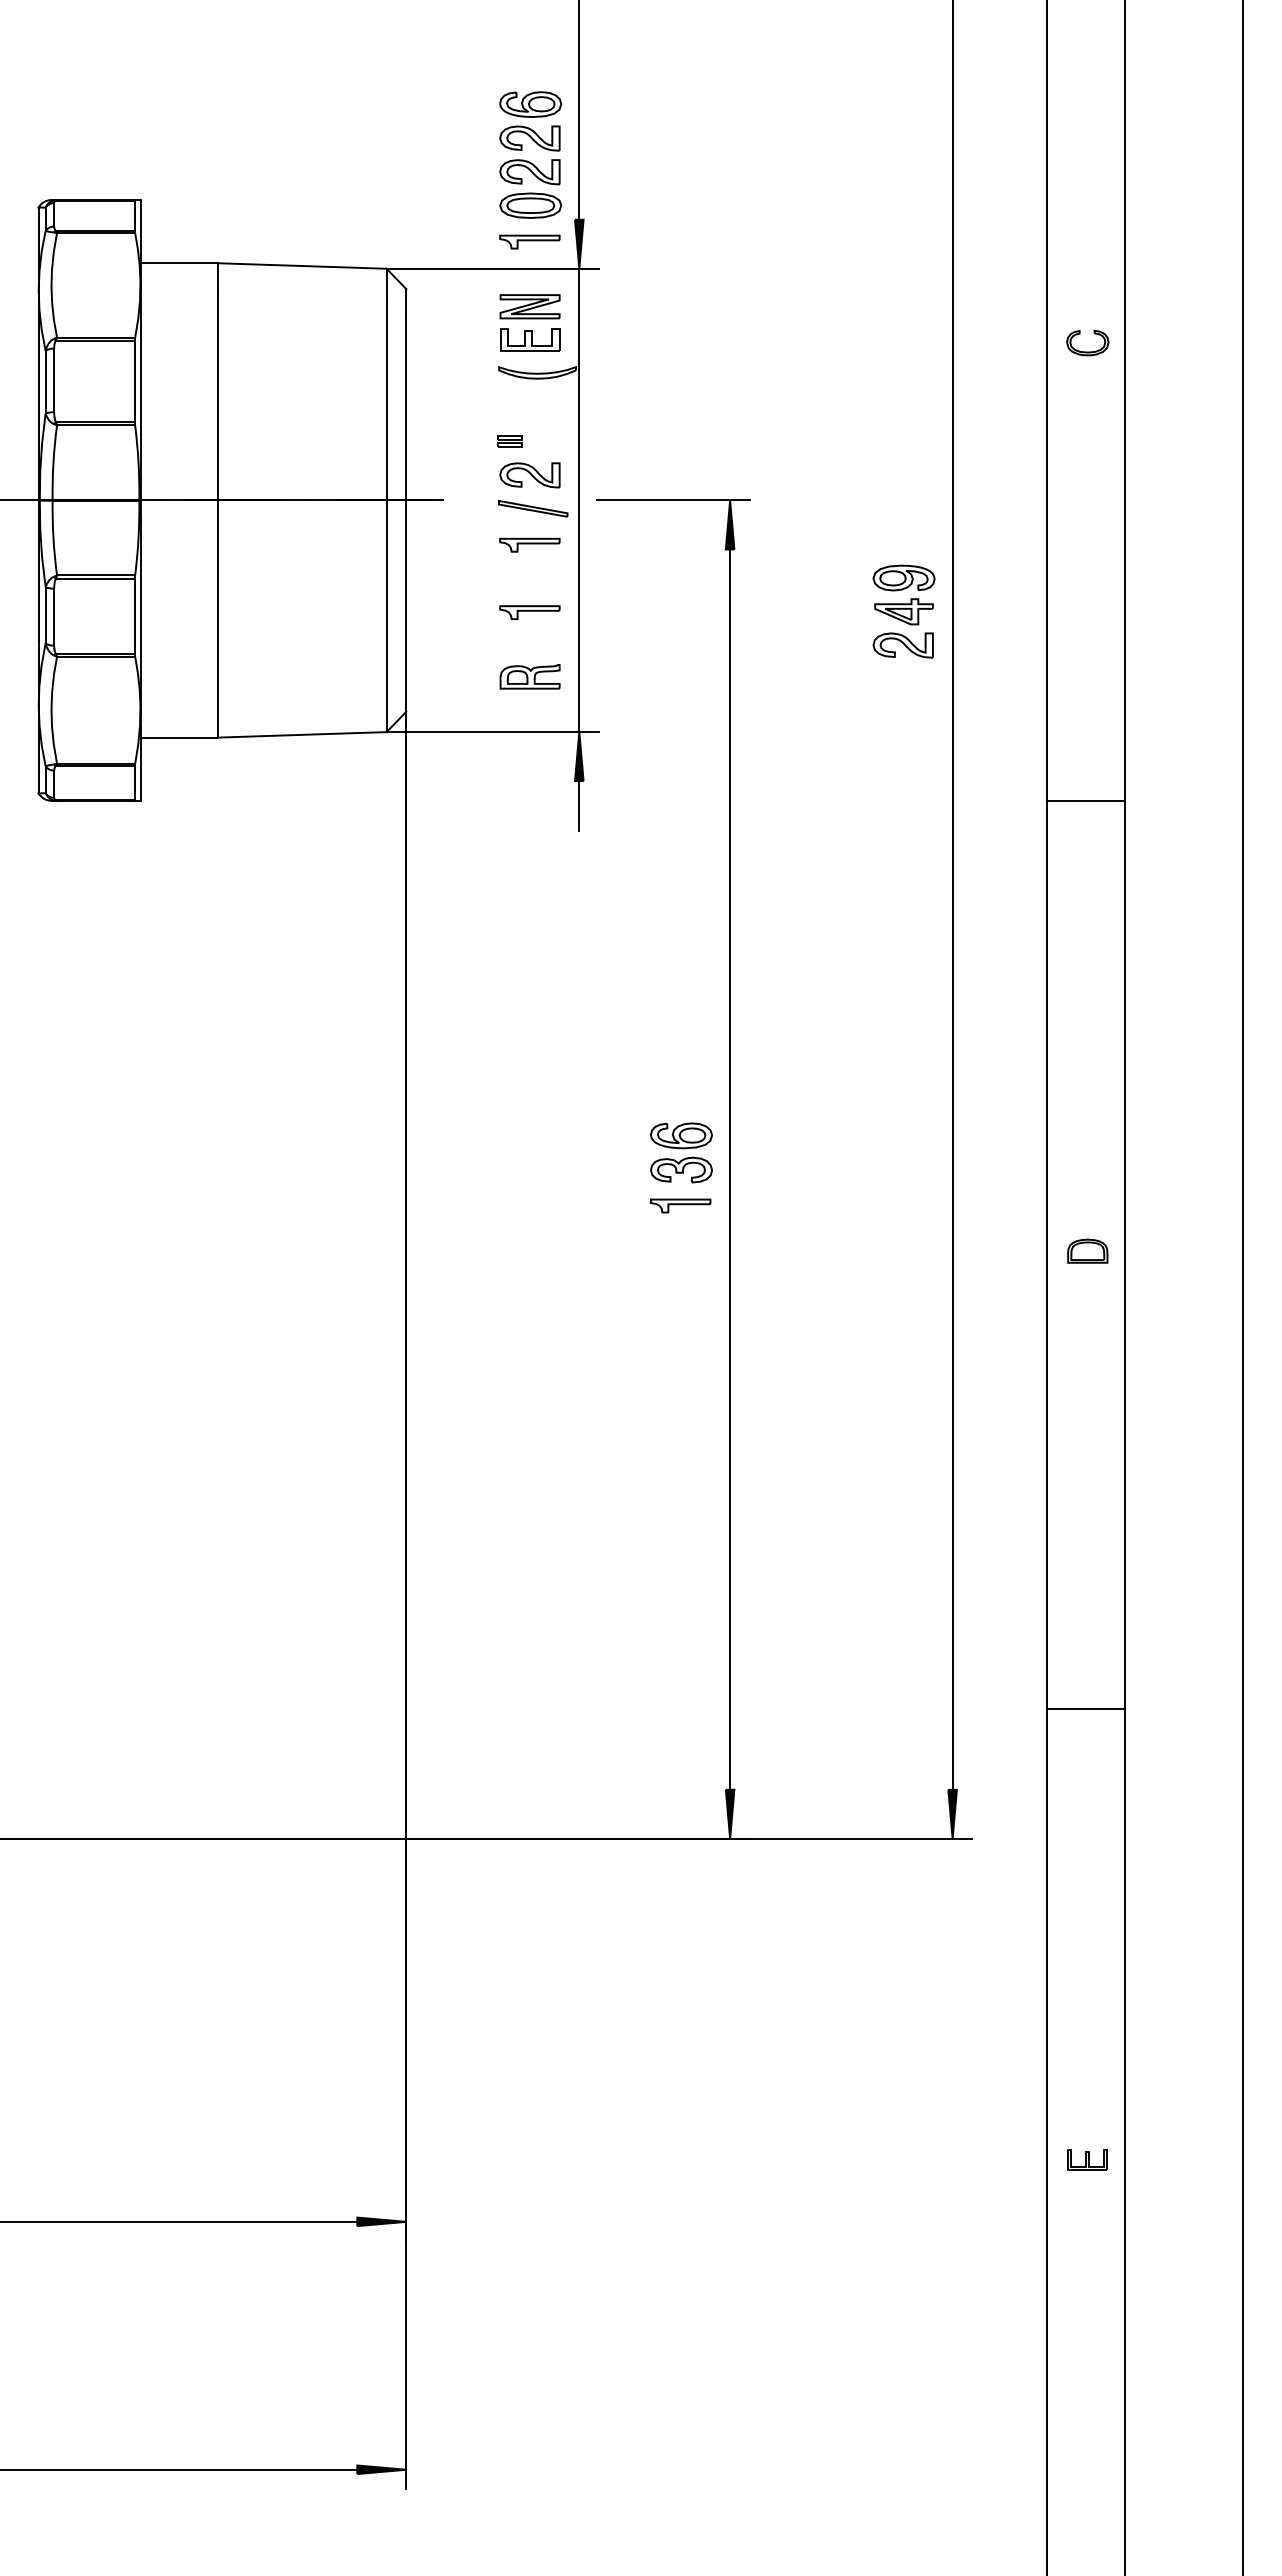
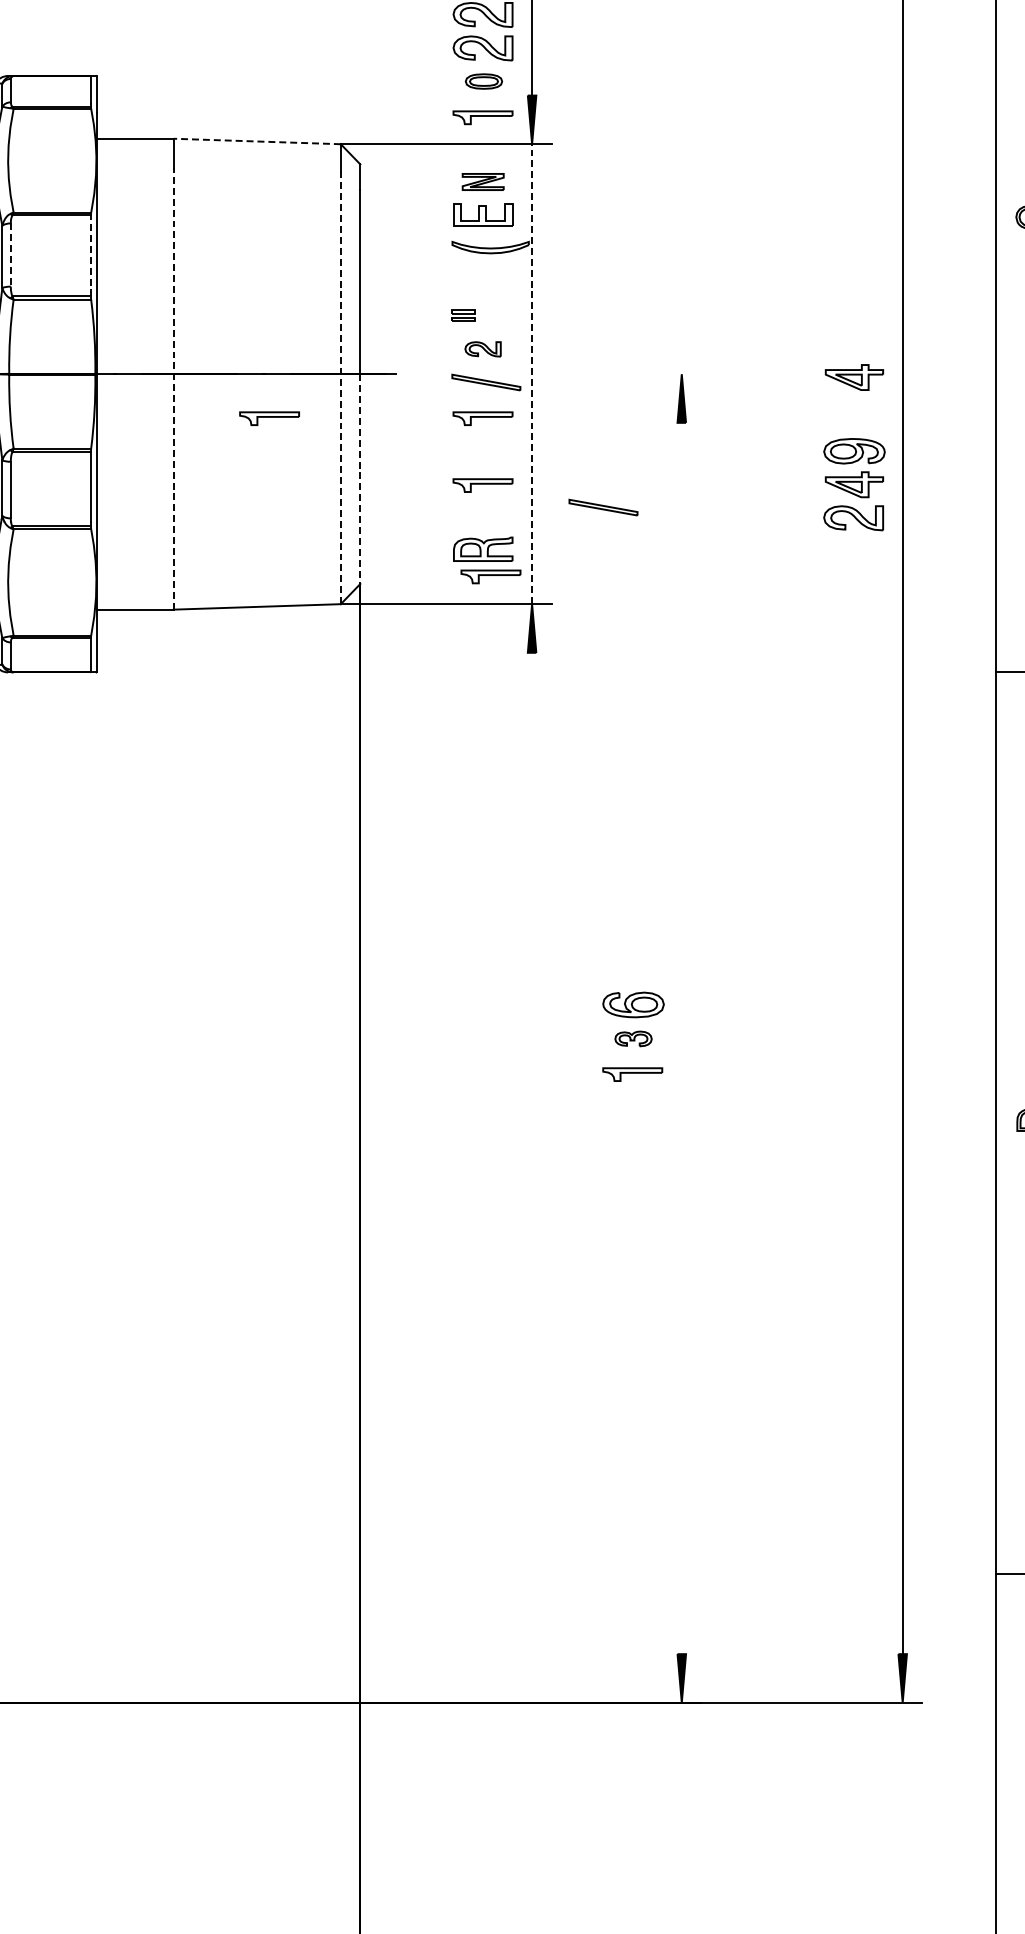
part: (530, 205) -> (483, 81), size x0.6
line: (302, 266) -> (257, 141), solid -> dashed
part: (529, 306) -> (482, 181), size x0.7
line: (54, 380) -> (11, 255), solid -> dashed
line: (134, 381) -> (90, 256), solid -> dashed
part: (529, 475) -> (482, 349), size x0.6
line: (579, 500) -> (532, 374), solid -> dashed
line: (673, 500) -> (625, 374), removed
part: (903, 503) -> (853, 377), added
line: (218, 514) -> (173, 388), solid -> dashed
line: (386, 514) -> (340, 388), solid -> dashed
part: (314, 544) -> (269, 417), added
line: (406, 606) -> (360, 479), solid -> dashed
part: (651, 634) -> (603, 507), added
part: (537, 704) -> (490, 576), added
line: (579, 805) -> (532, 677), removed
part: (681, 1169) -> (633, 1038), size x0.6
line: (730, 1169) -> (682, 1038), removed

